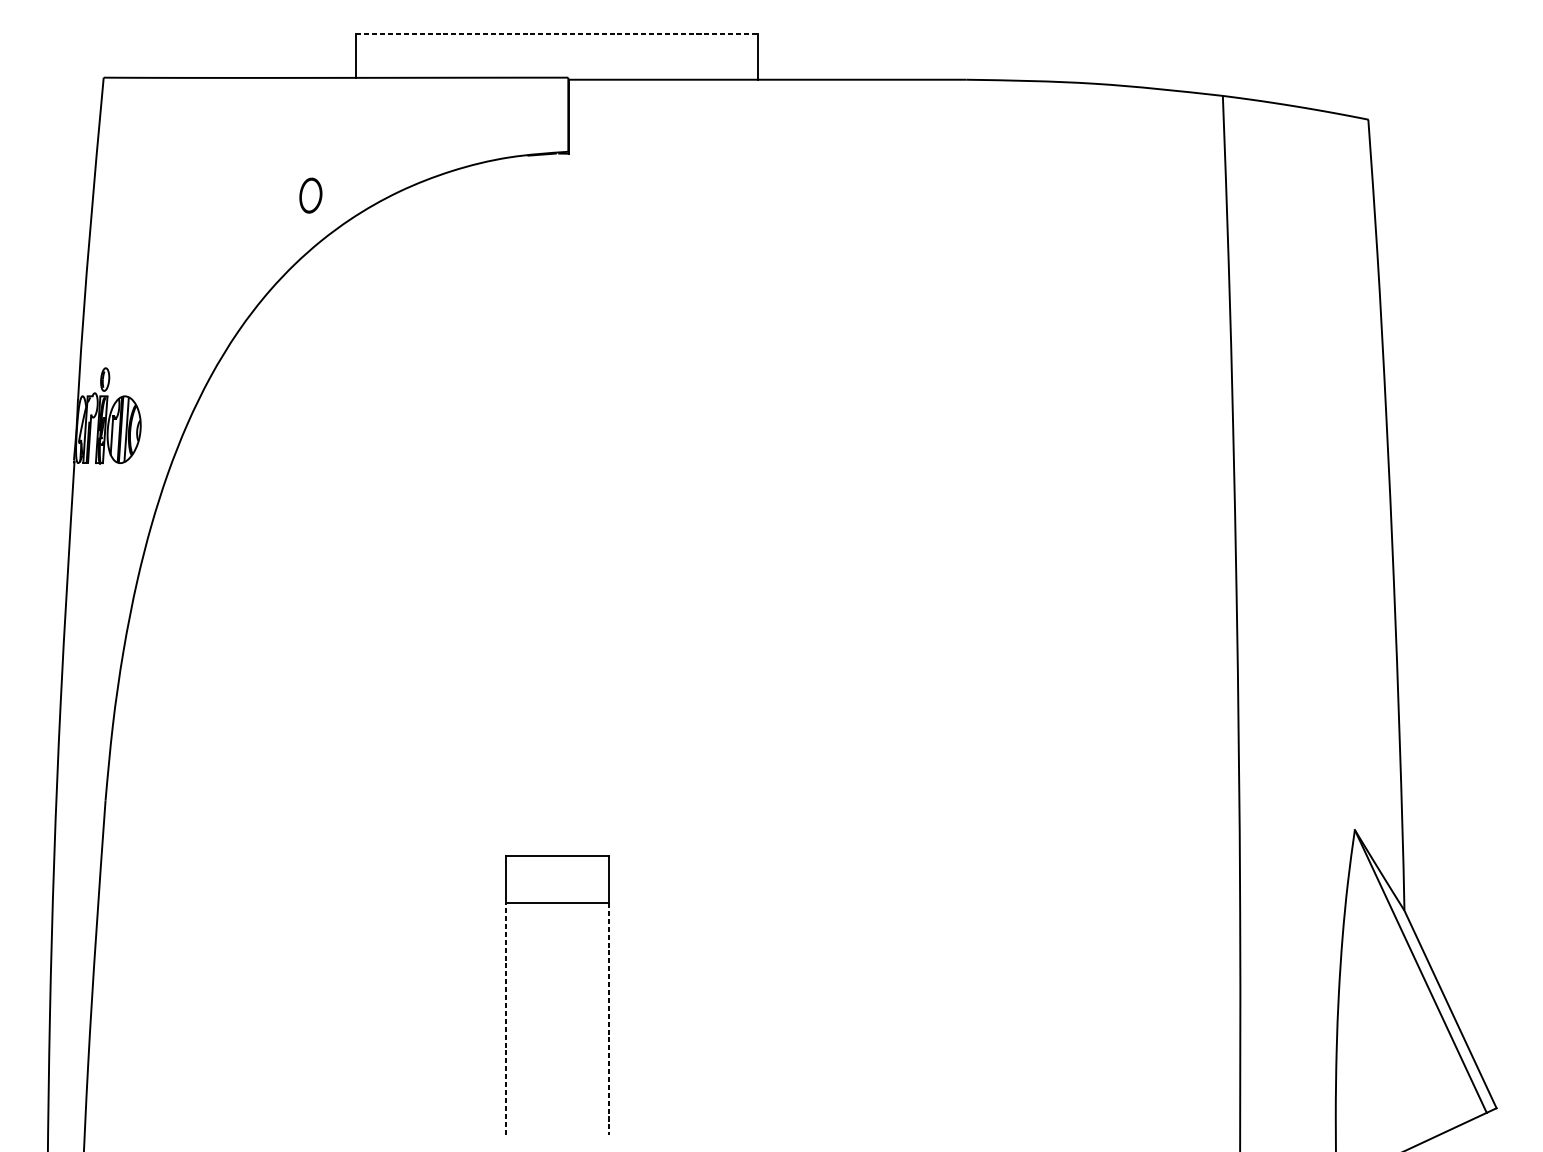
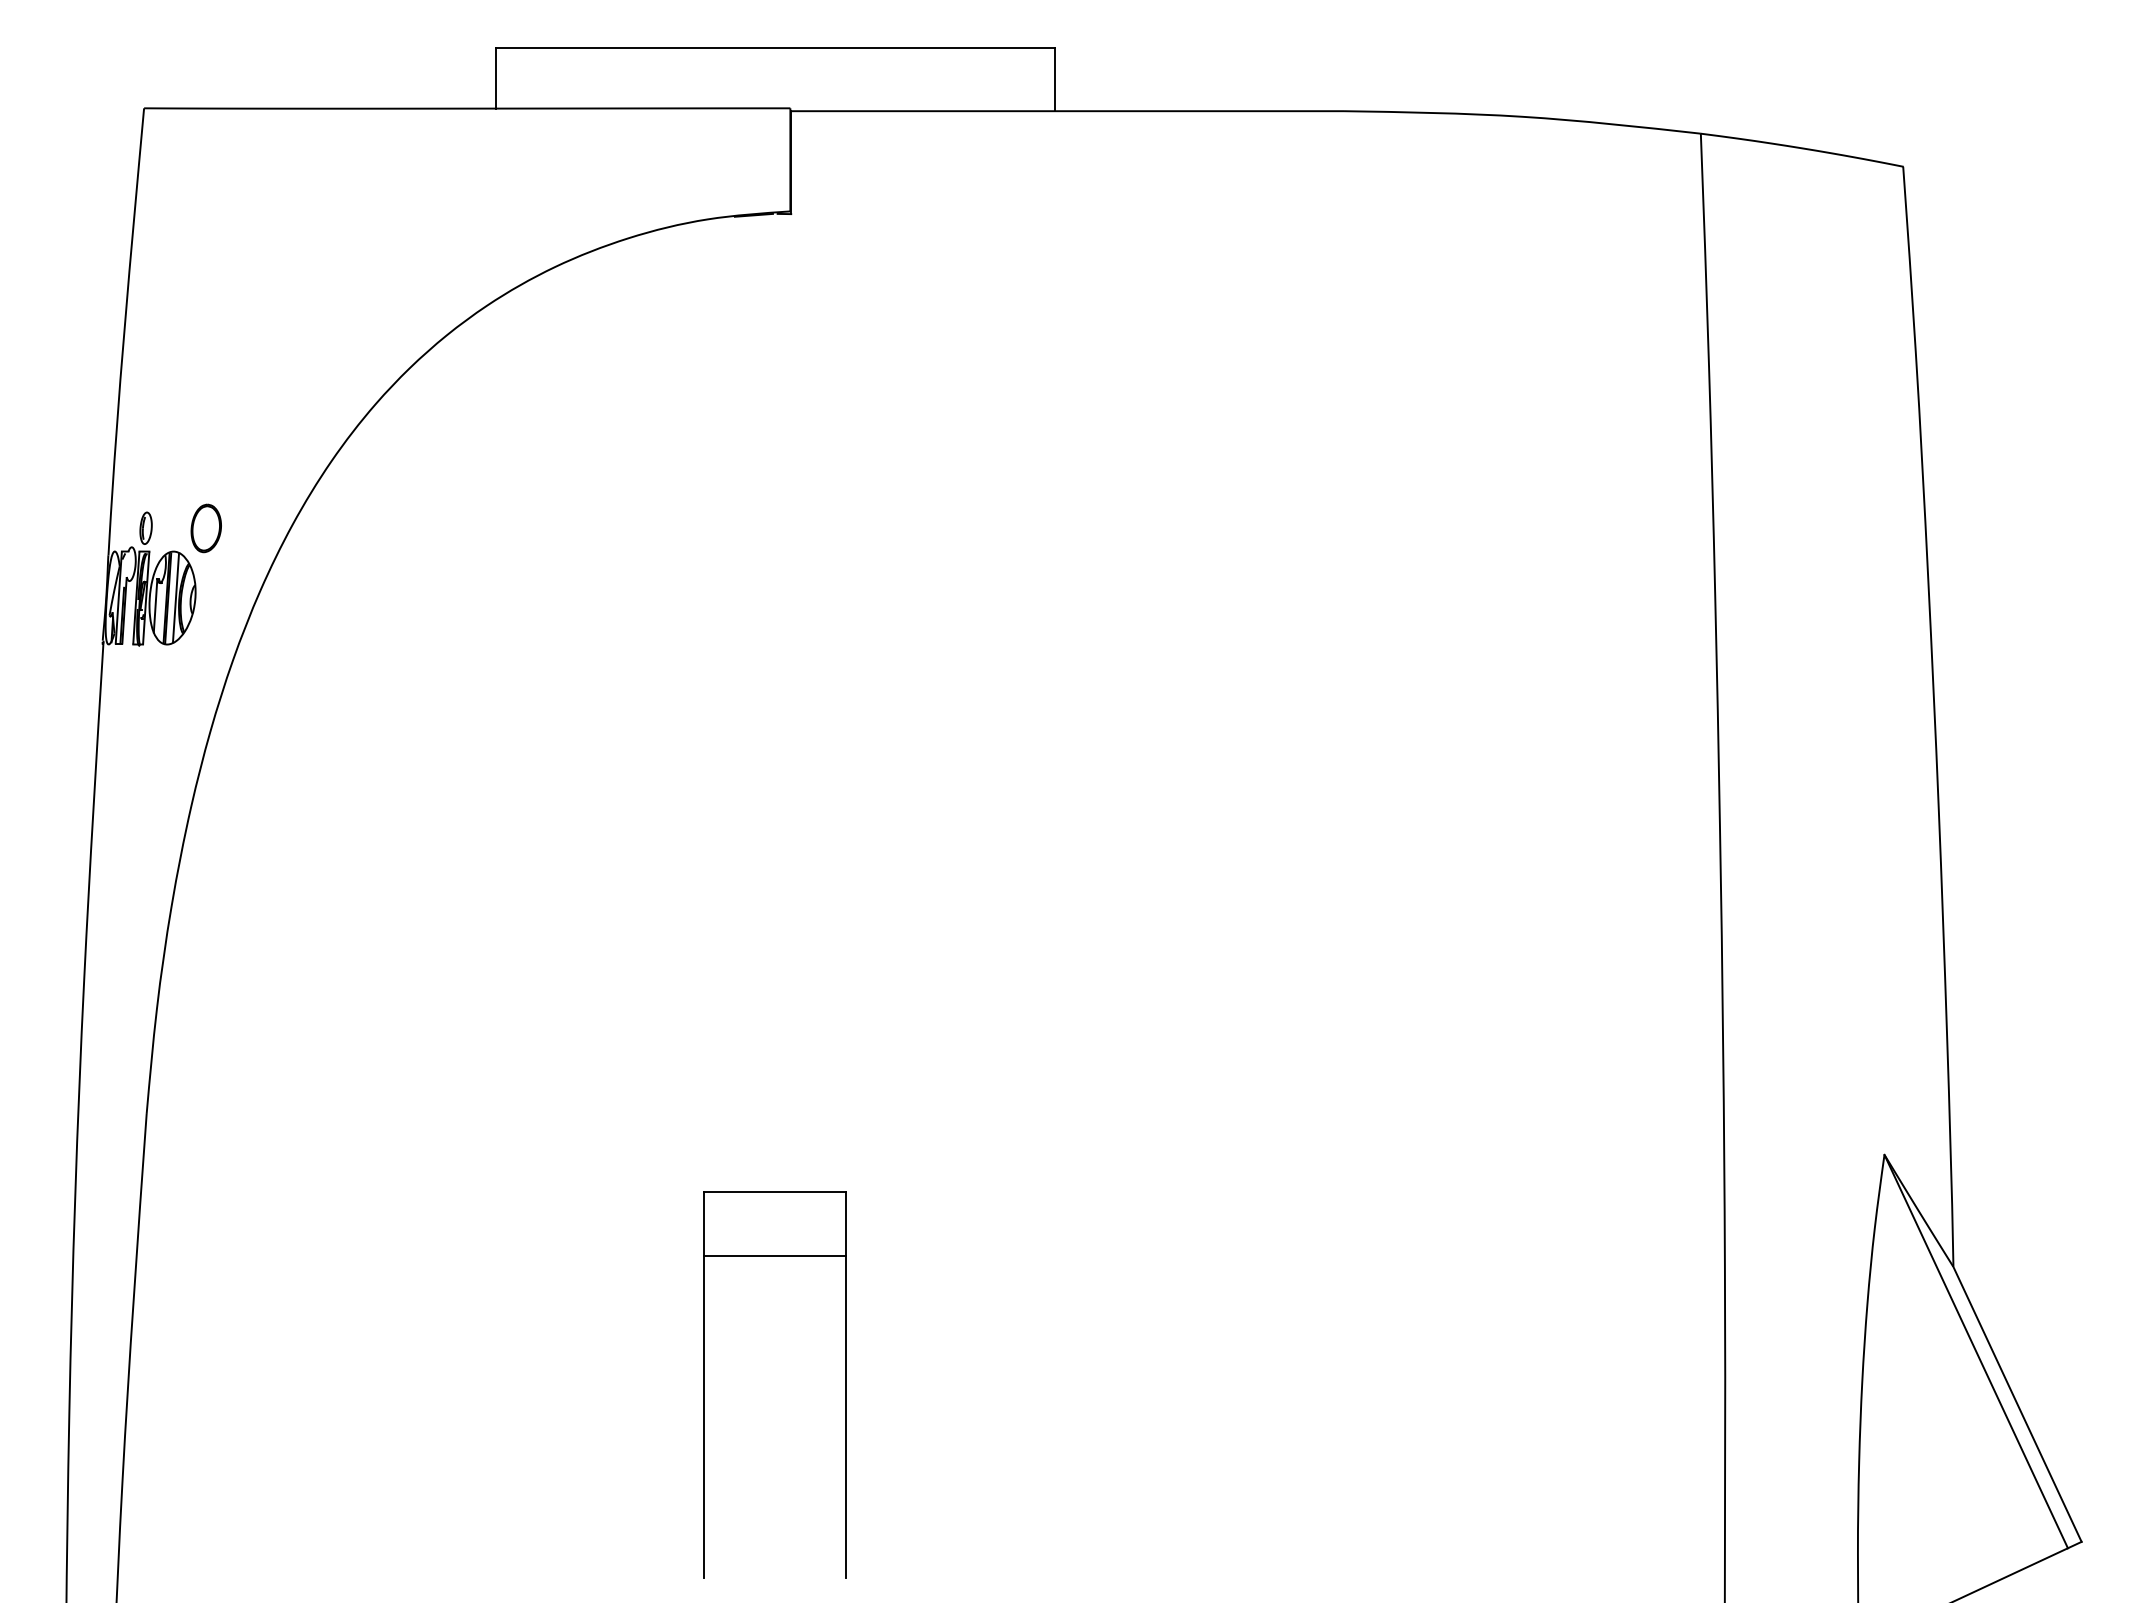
line: (557, 34) -> (775, 48), dashed -> solid
part: (310, 195) -> (205, 528), moved
line: (506, 1018) -> (704, 1416), dashed -> solid
line: (608, 1018) -> (846, 1417), dashed -> solid

